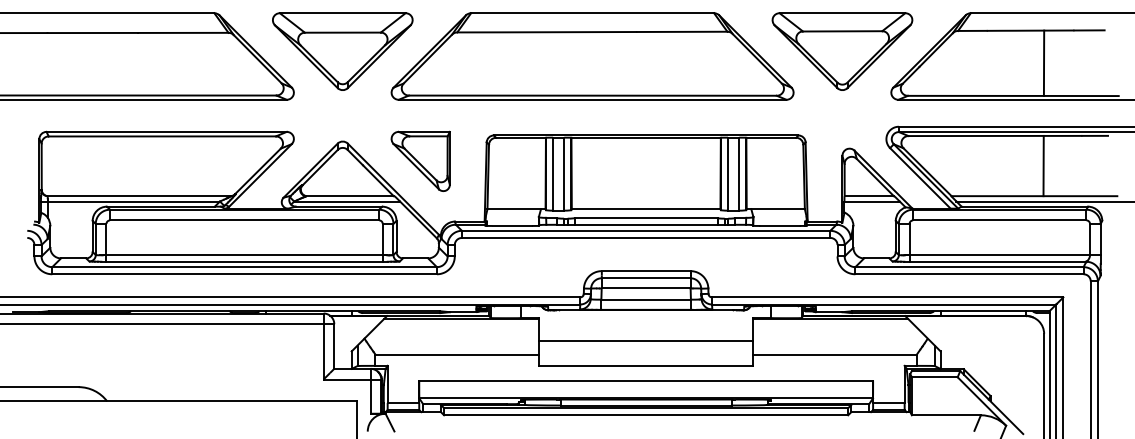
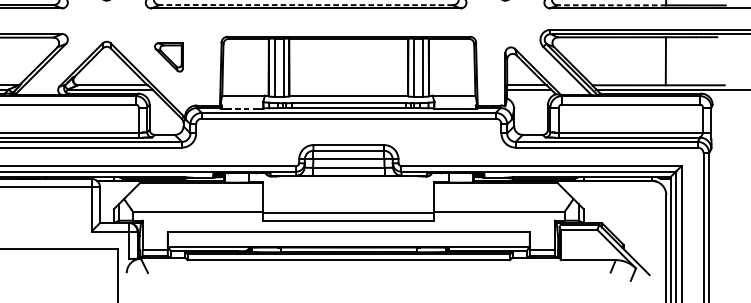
line: (593, 95) -> (306, 5), solid -> dashed
line: (975, 95) -> (611, 5), solid -> dashed
part: (420, 160) -> (168, 56), size x0.6
line: (512, 225) -> (242, 108), solid -> dashed
line: (646, 340) -> (349, 212), moved

